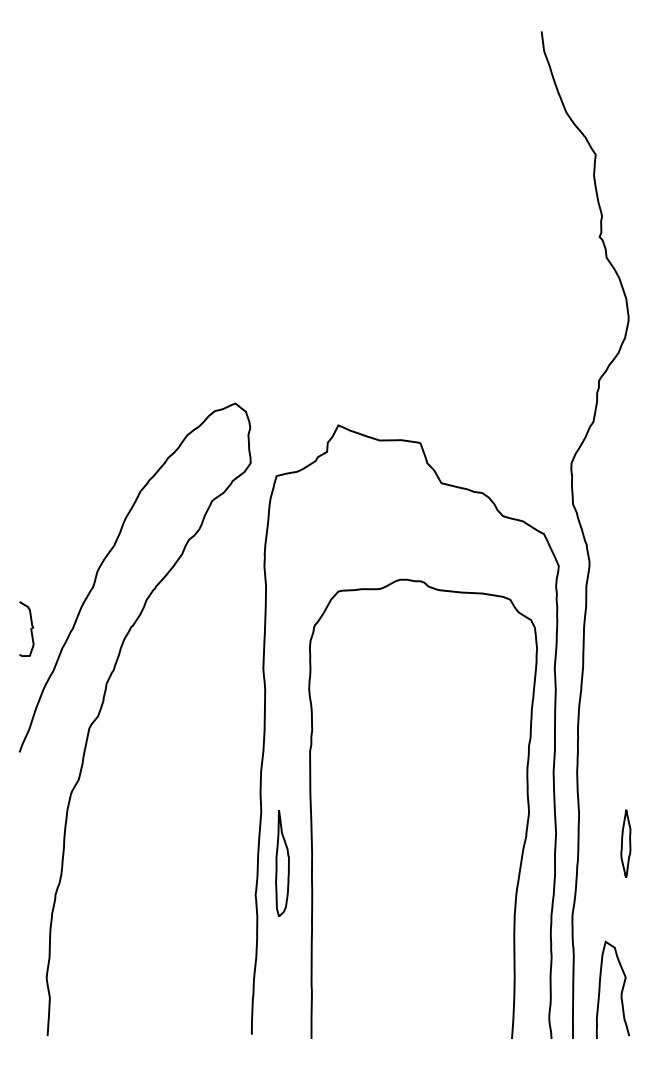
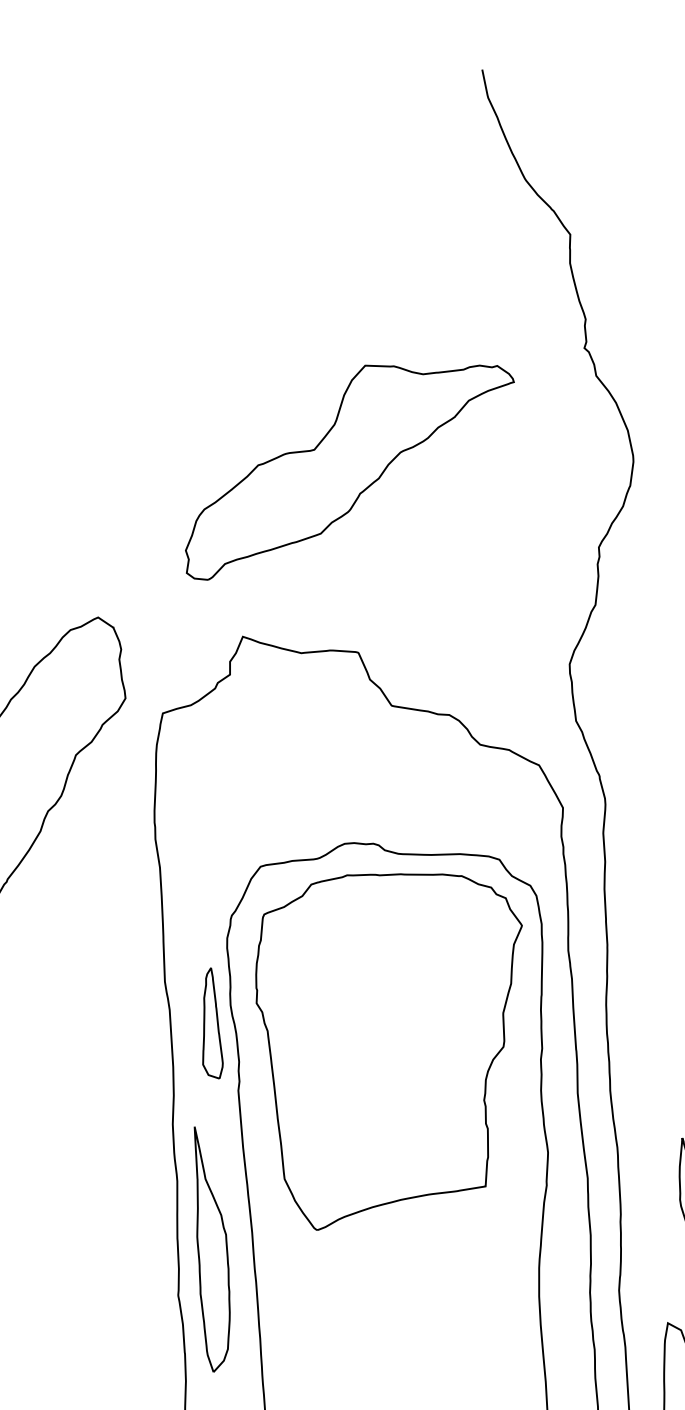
part: (423, 309) -> (348, 467), added
part: (293, 701) -> (210, 1023), added
part: (425, 728) -> (395, 1047), added
part: (282, 863) -> (212, 1249), size x1.67

